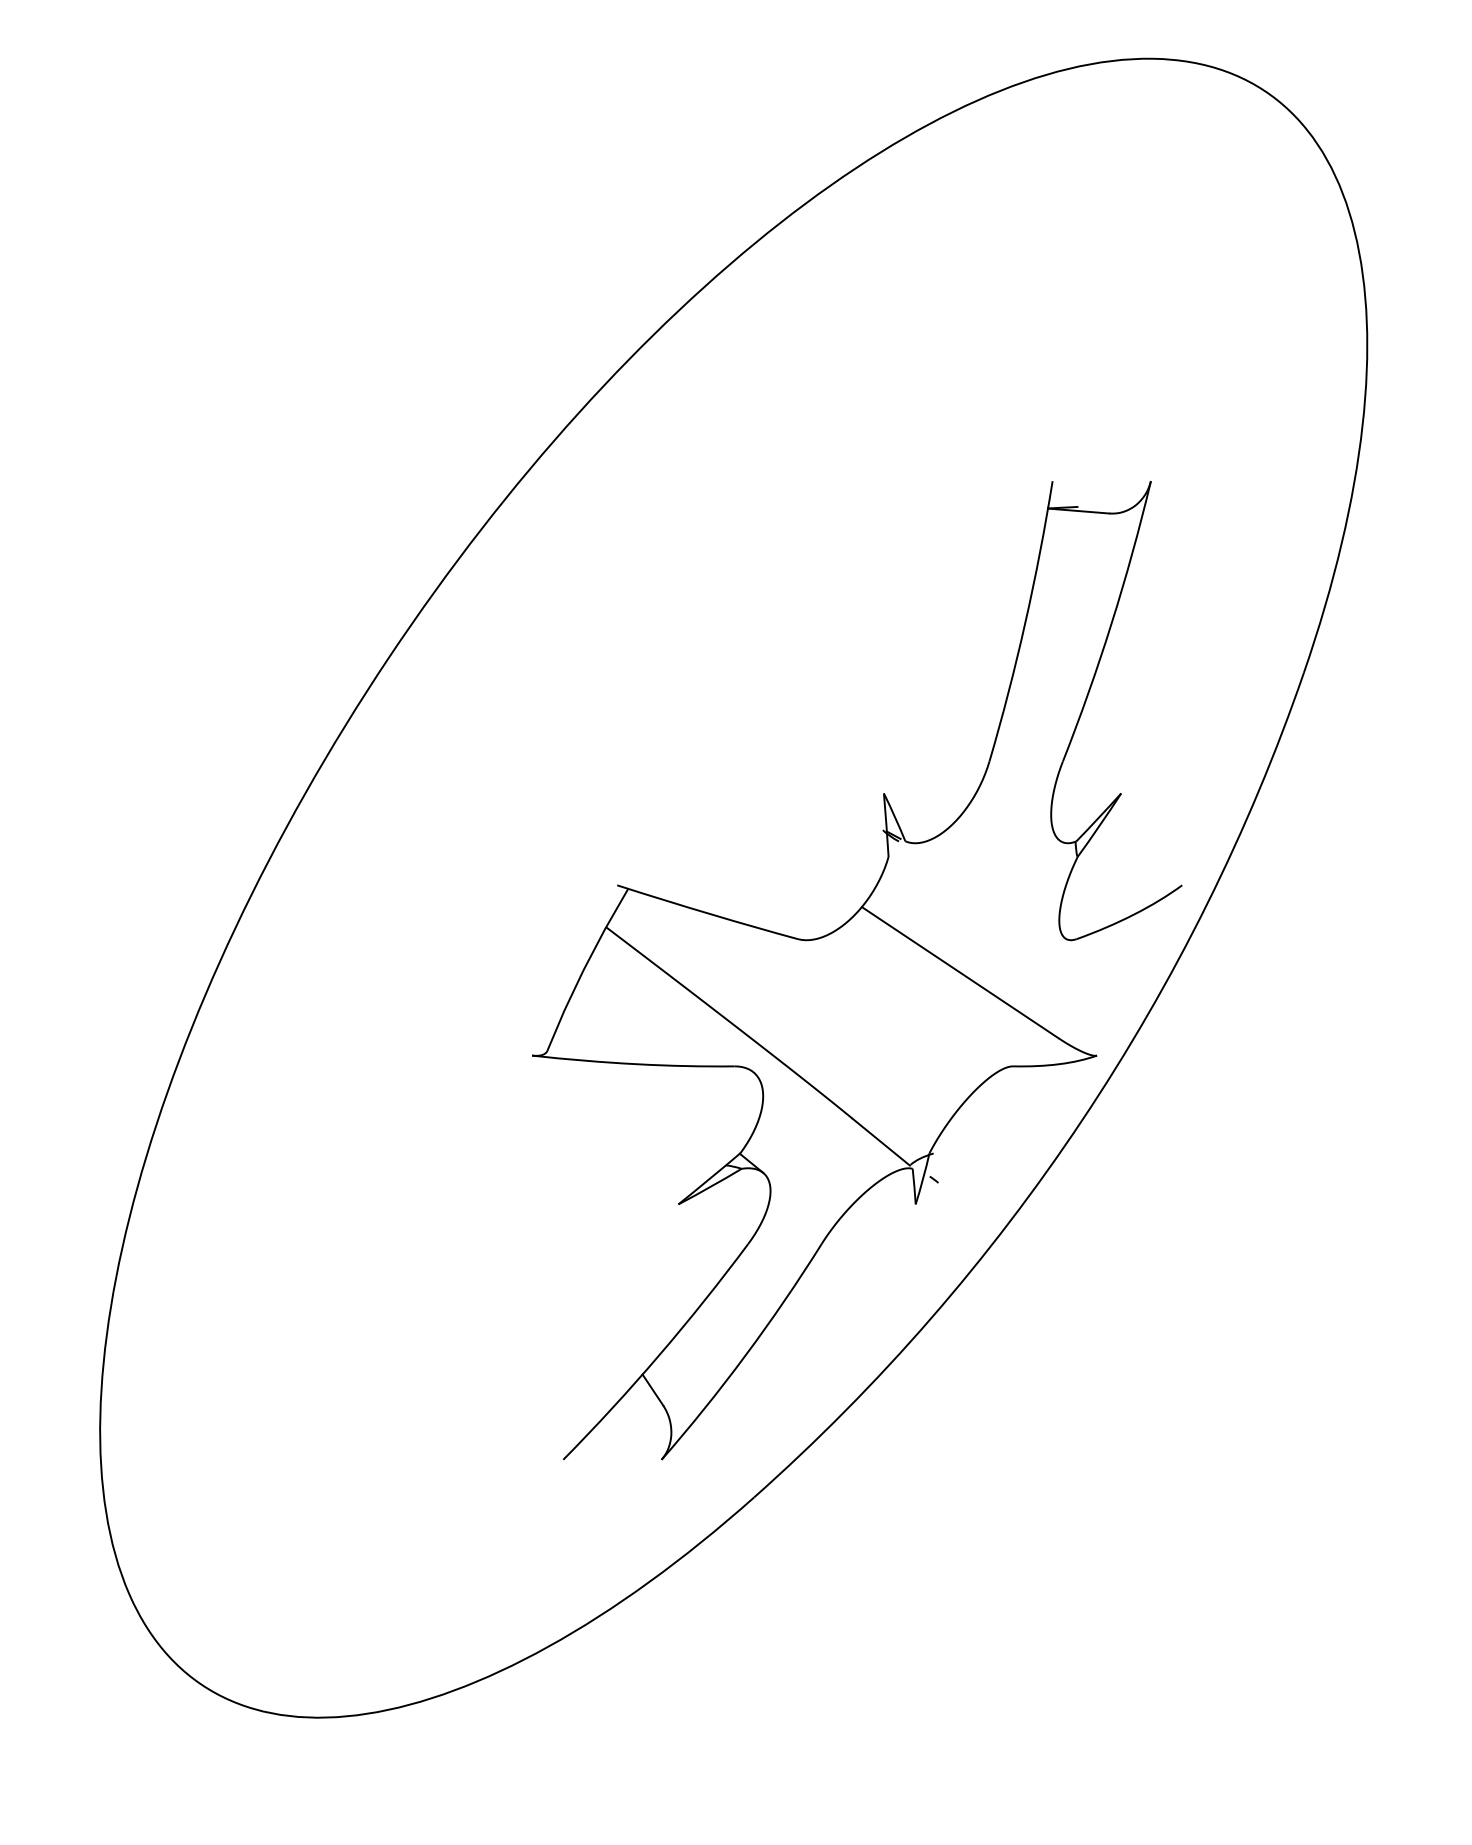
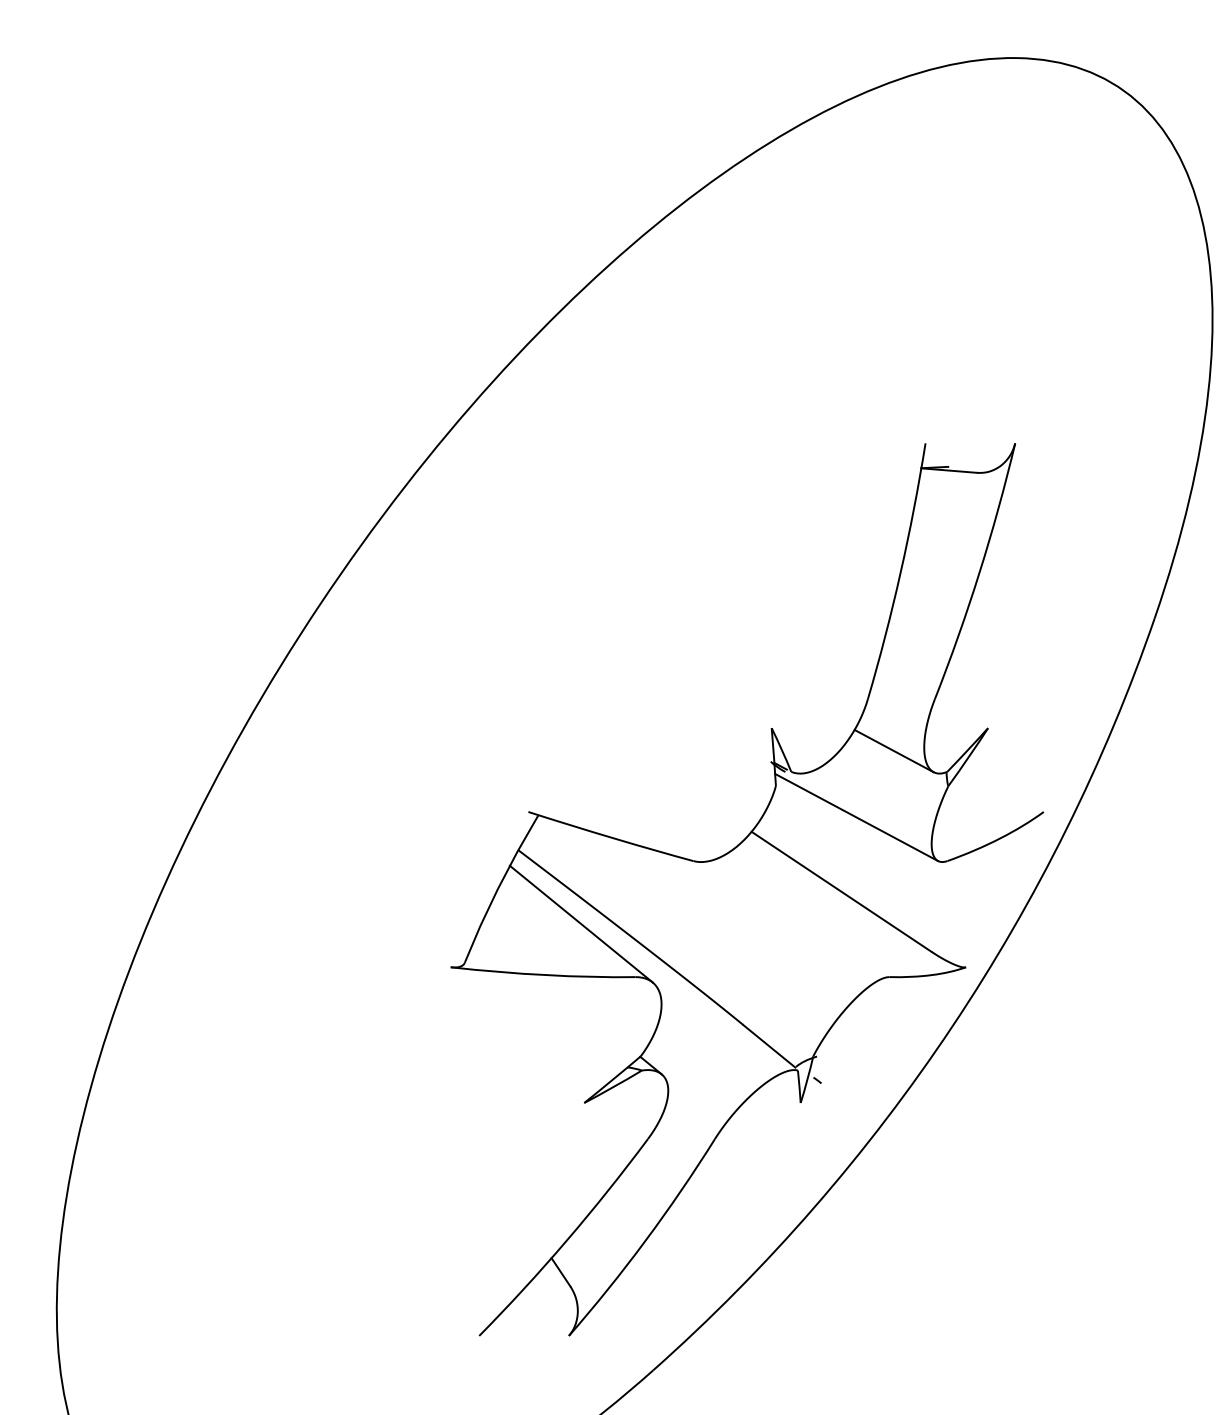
line: (1017, 818) -> (893, 751), added
line: (976, 891) -> (856, 817), added
line: (674, 1008) -> (580, 924), added

